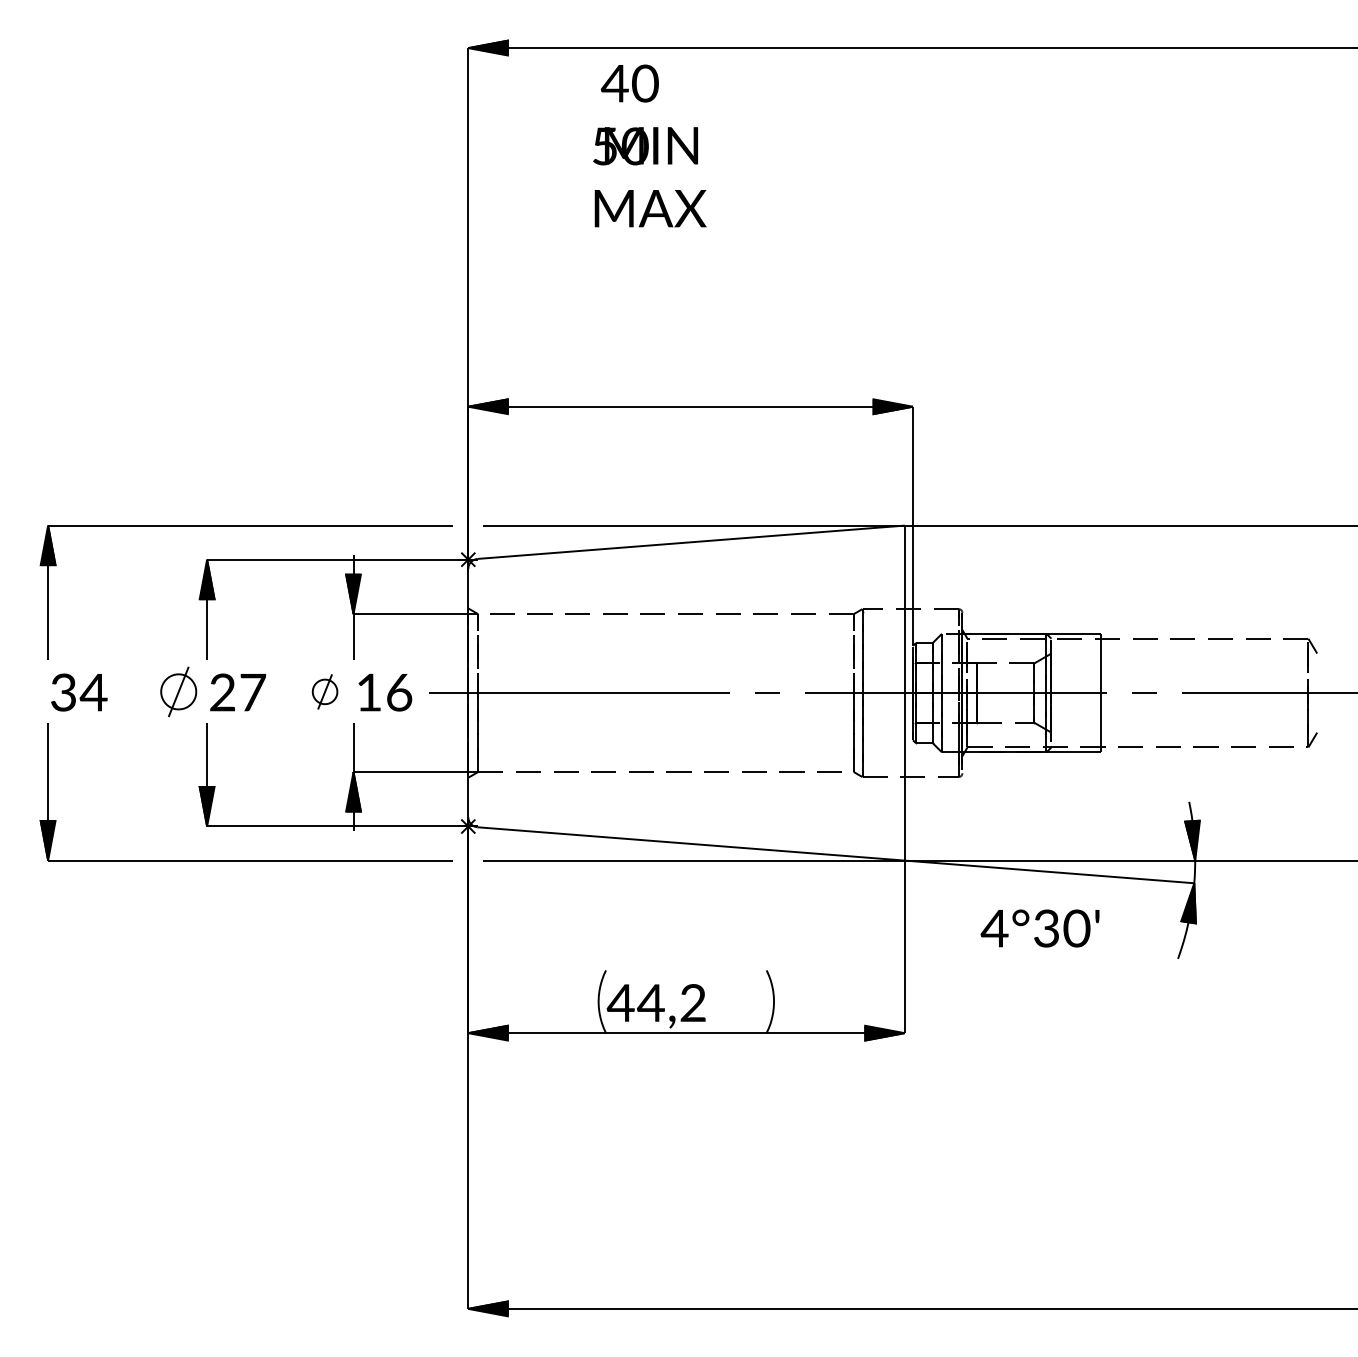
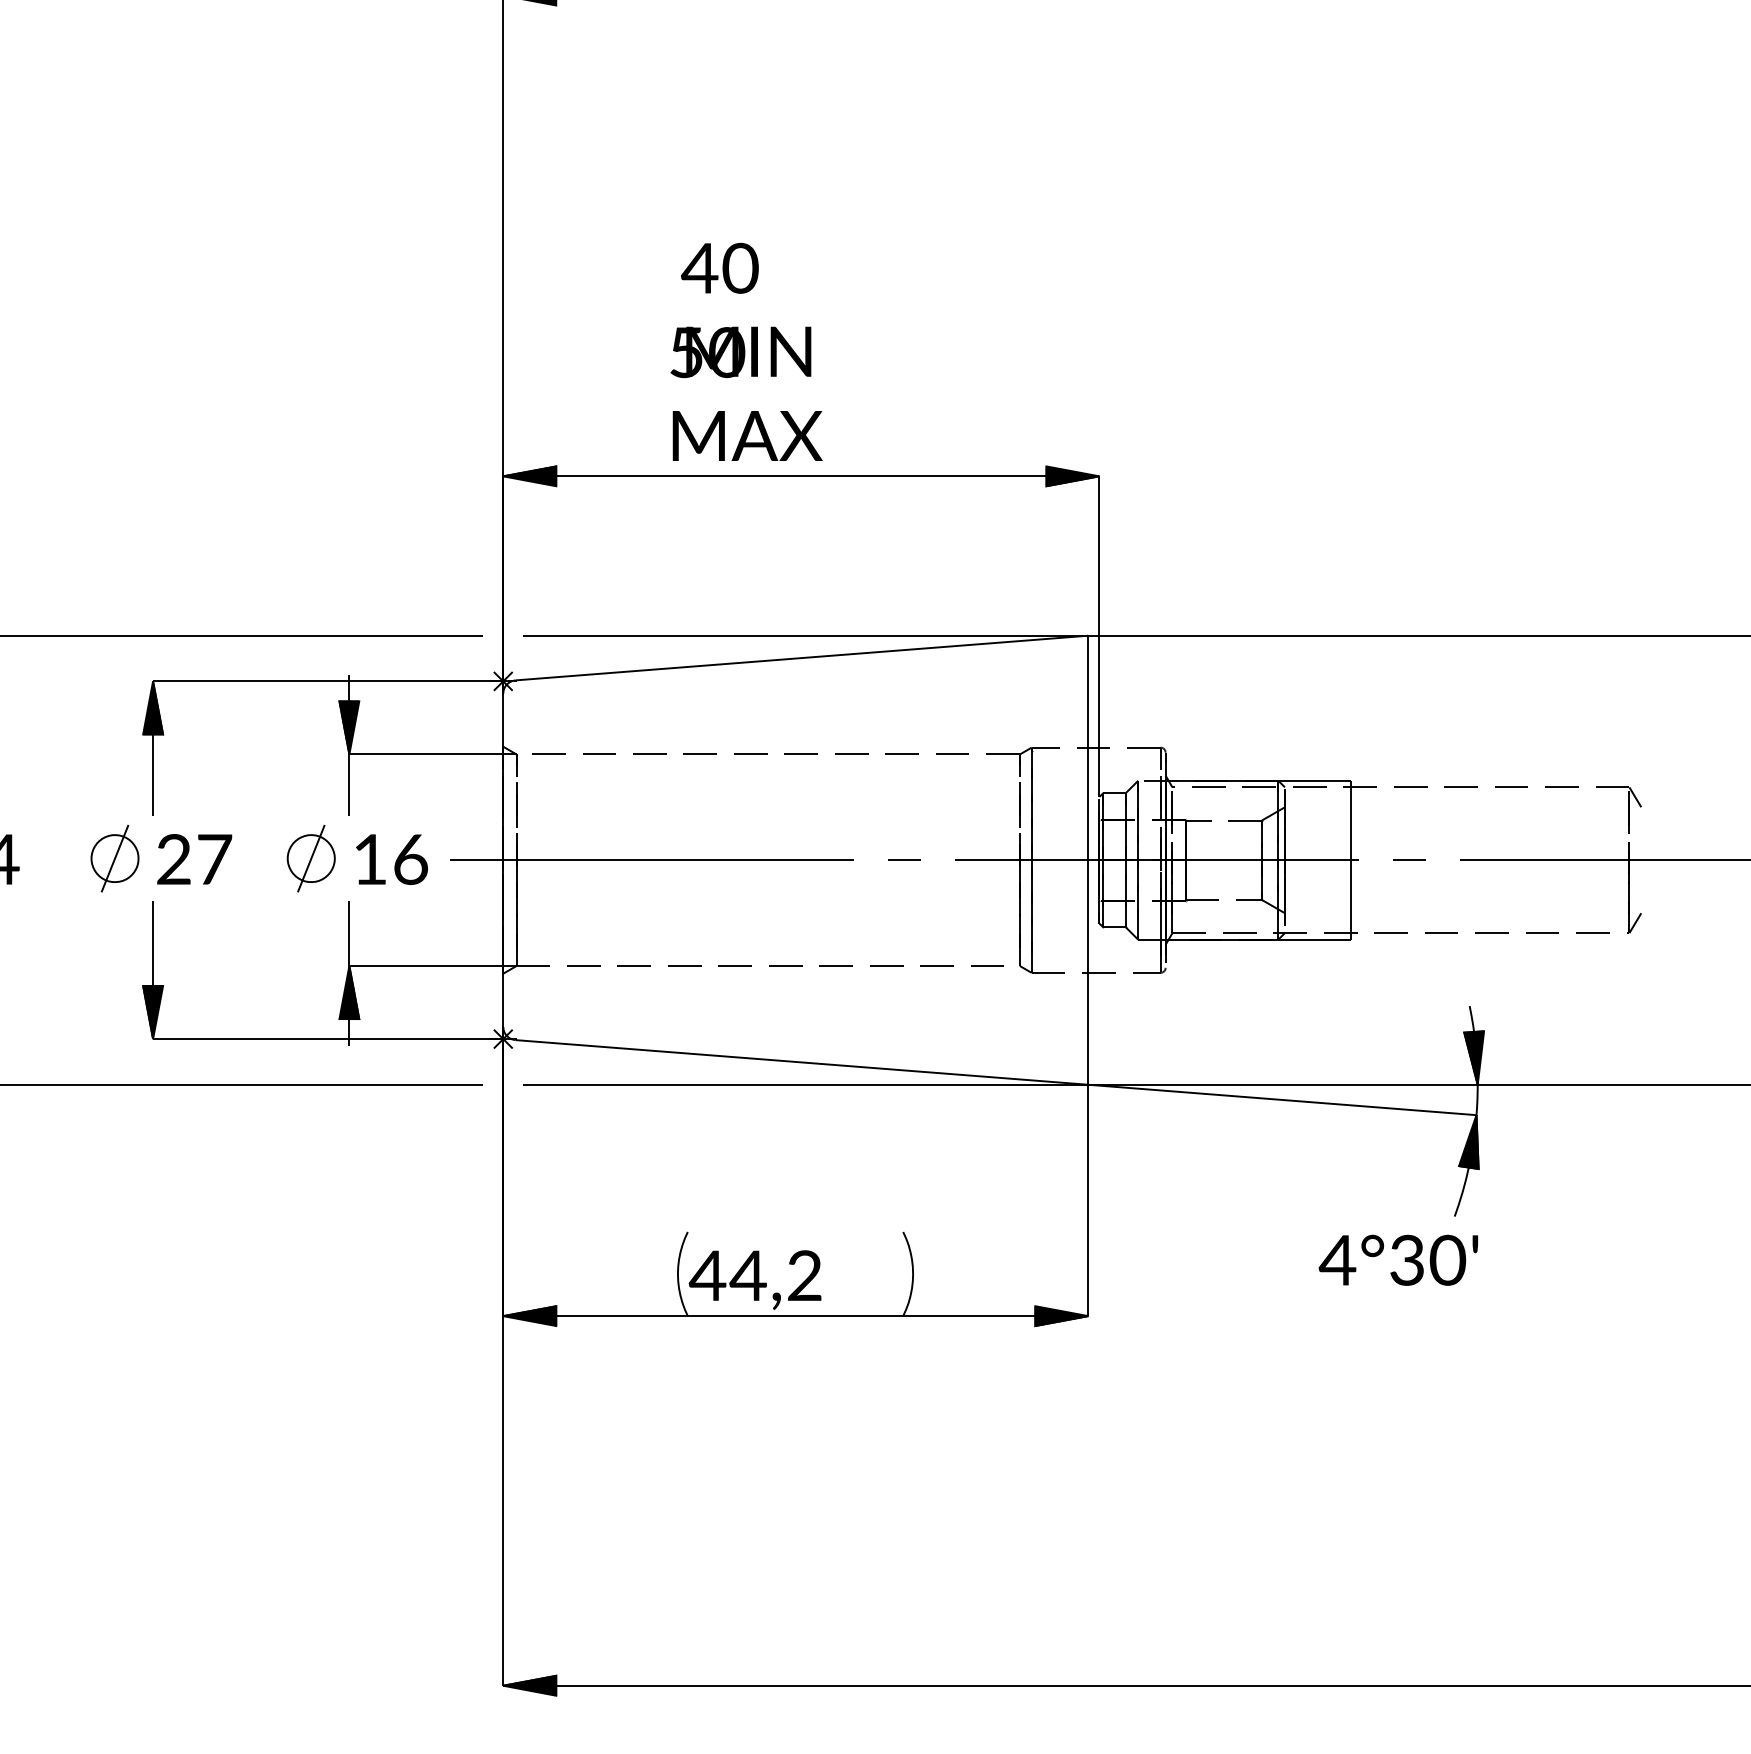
text: (649, 145) -> (746, 351), moved
part: (324, 691) -> (310, 858), size x1.43
text: (1039, 928) -> (1397, 1260), moved

